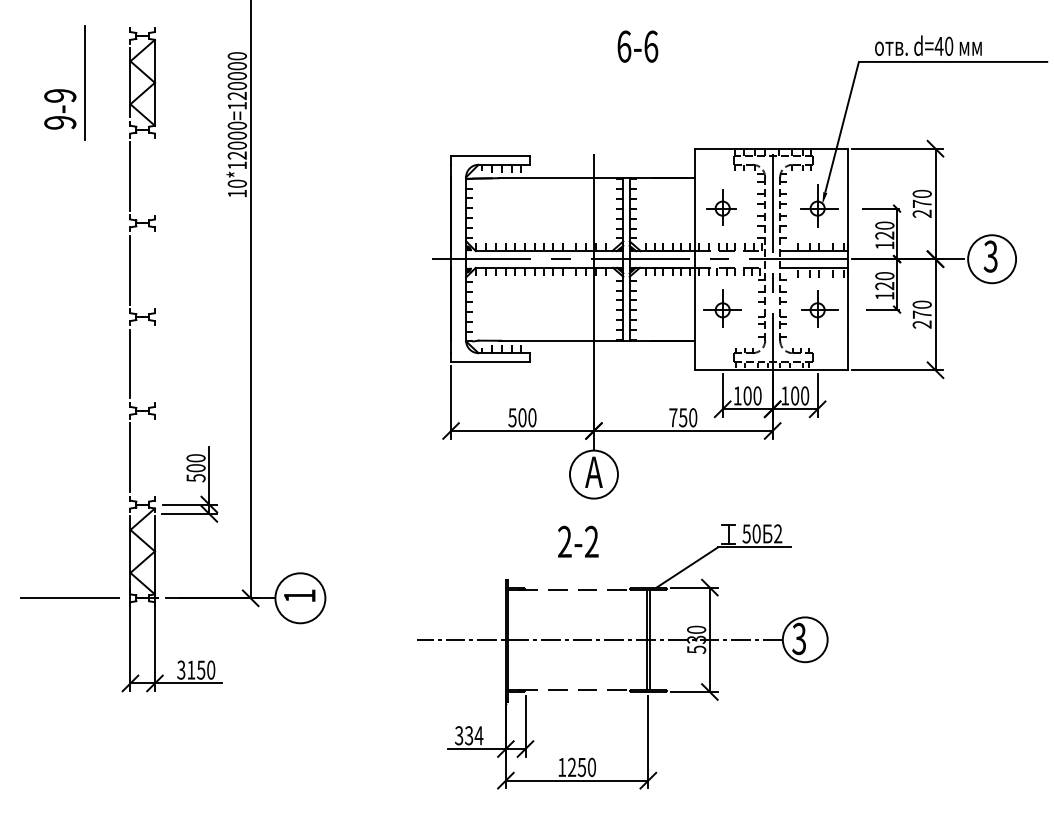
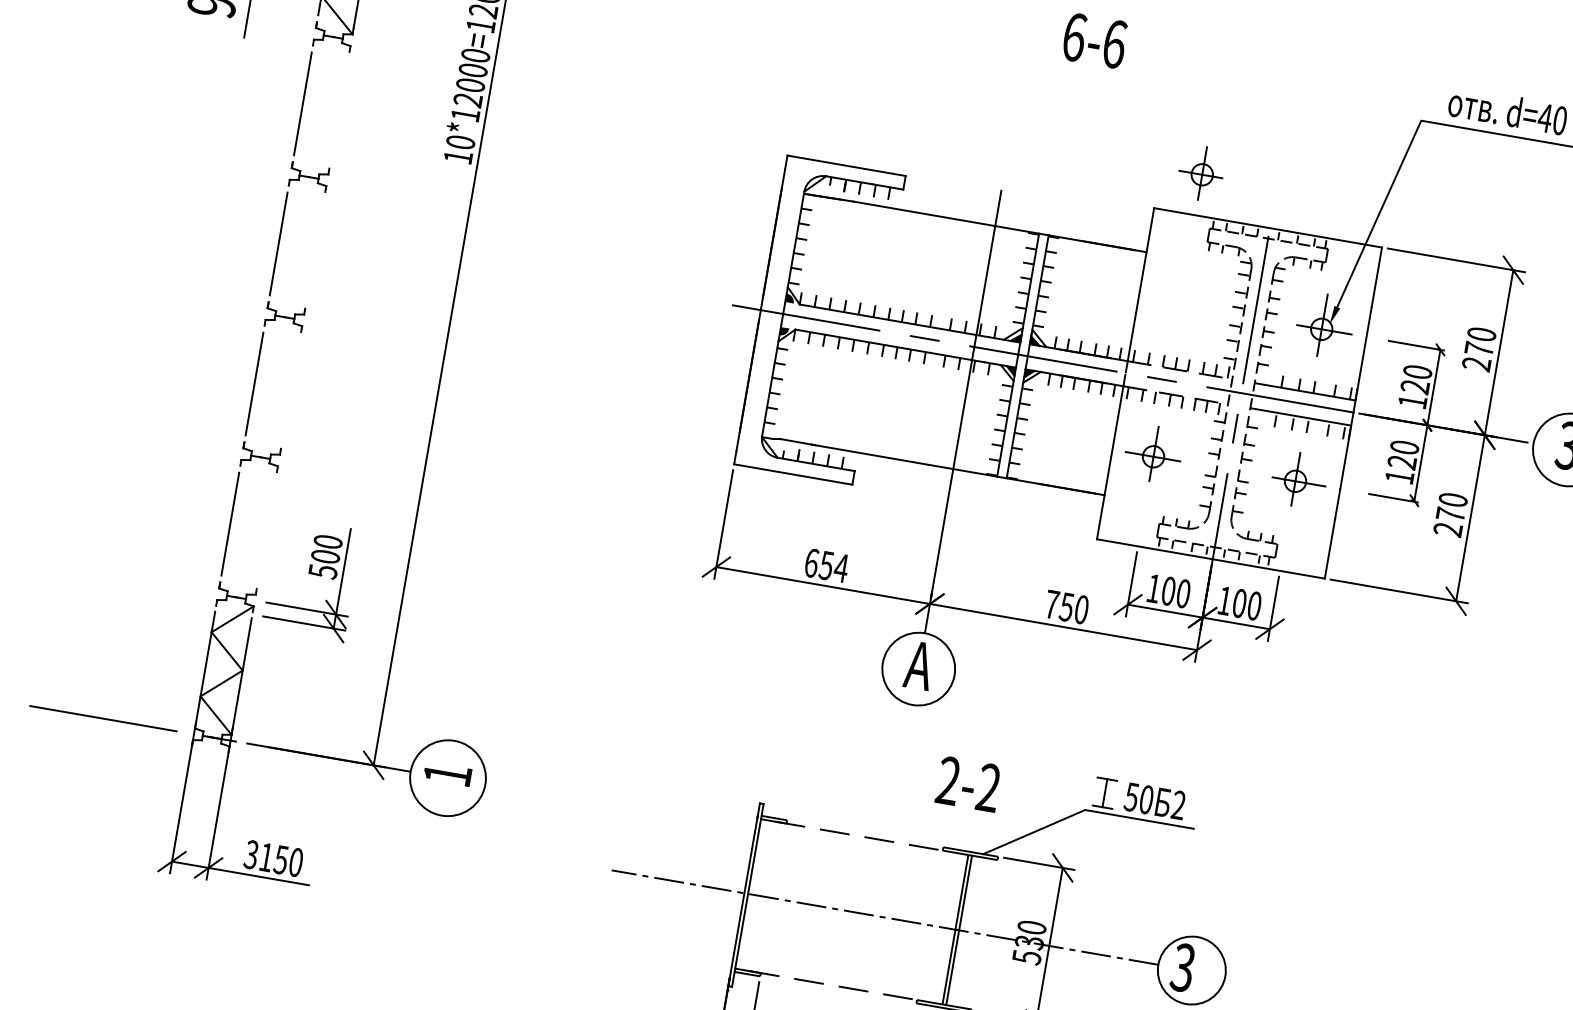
part: (721, 207) -> (1200, 172), moved
text: (522, 417) -> (826, 565), 500 -> 654
text: (578, 541) -> (968, 783), moved

